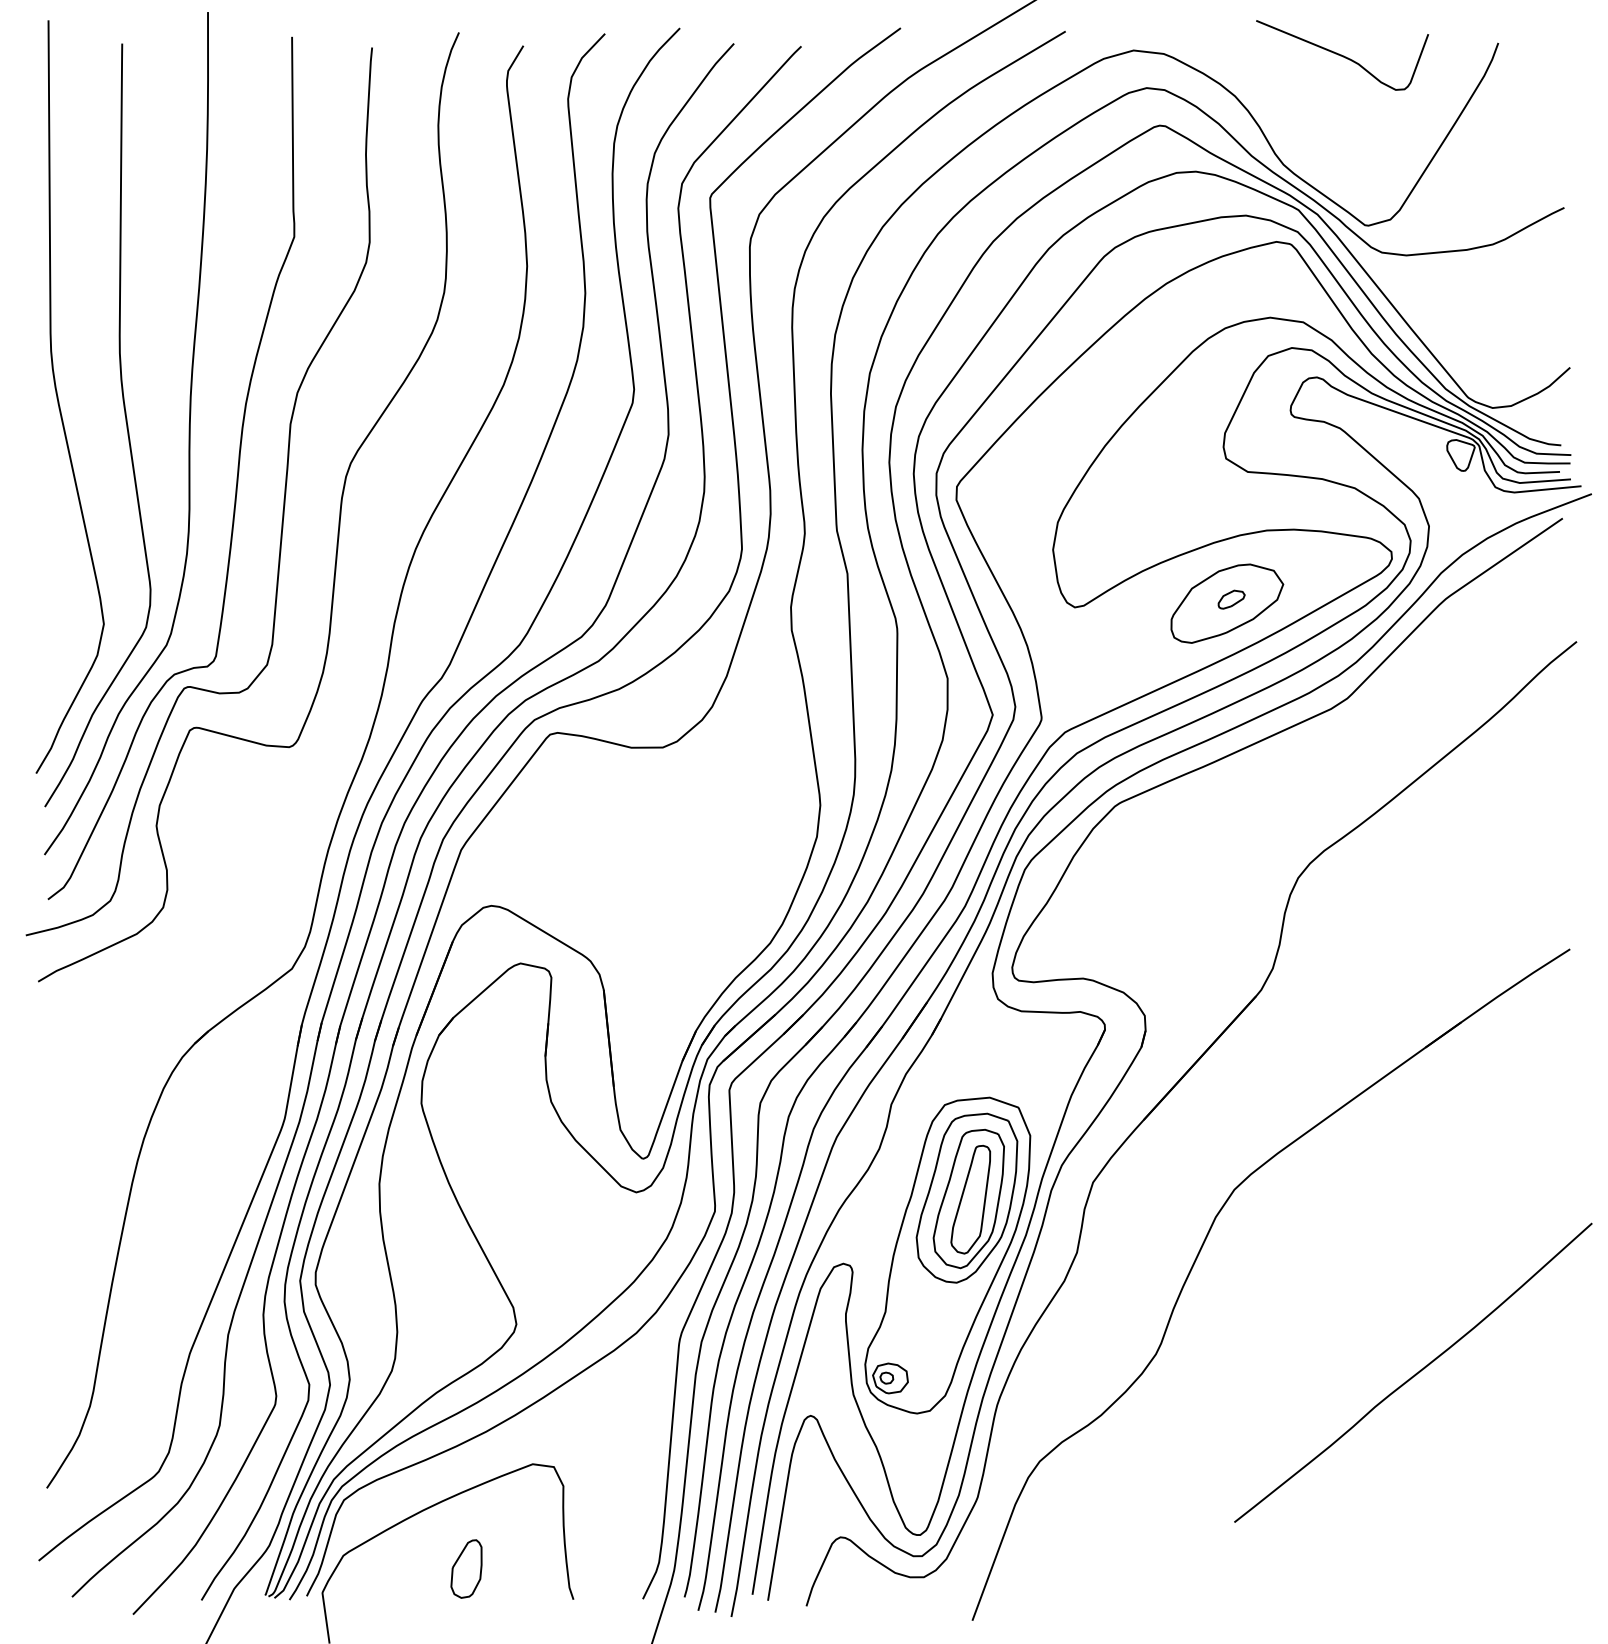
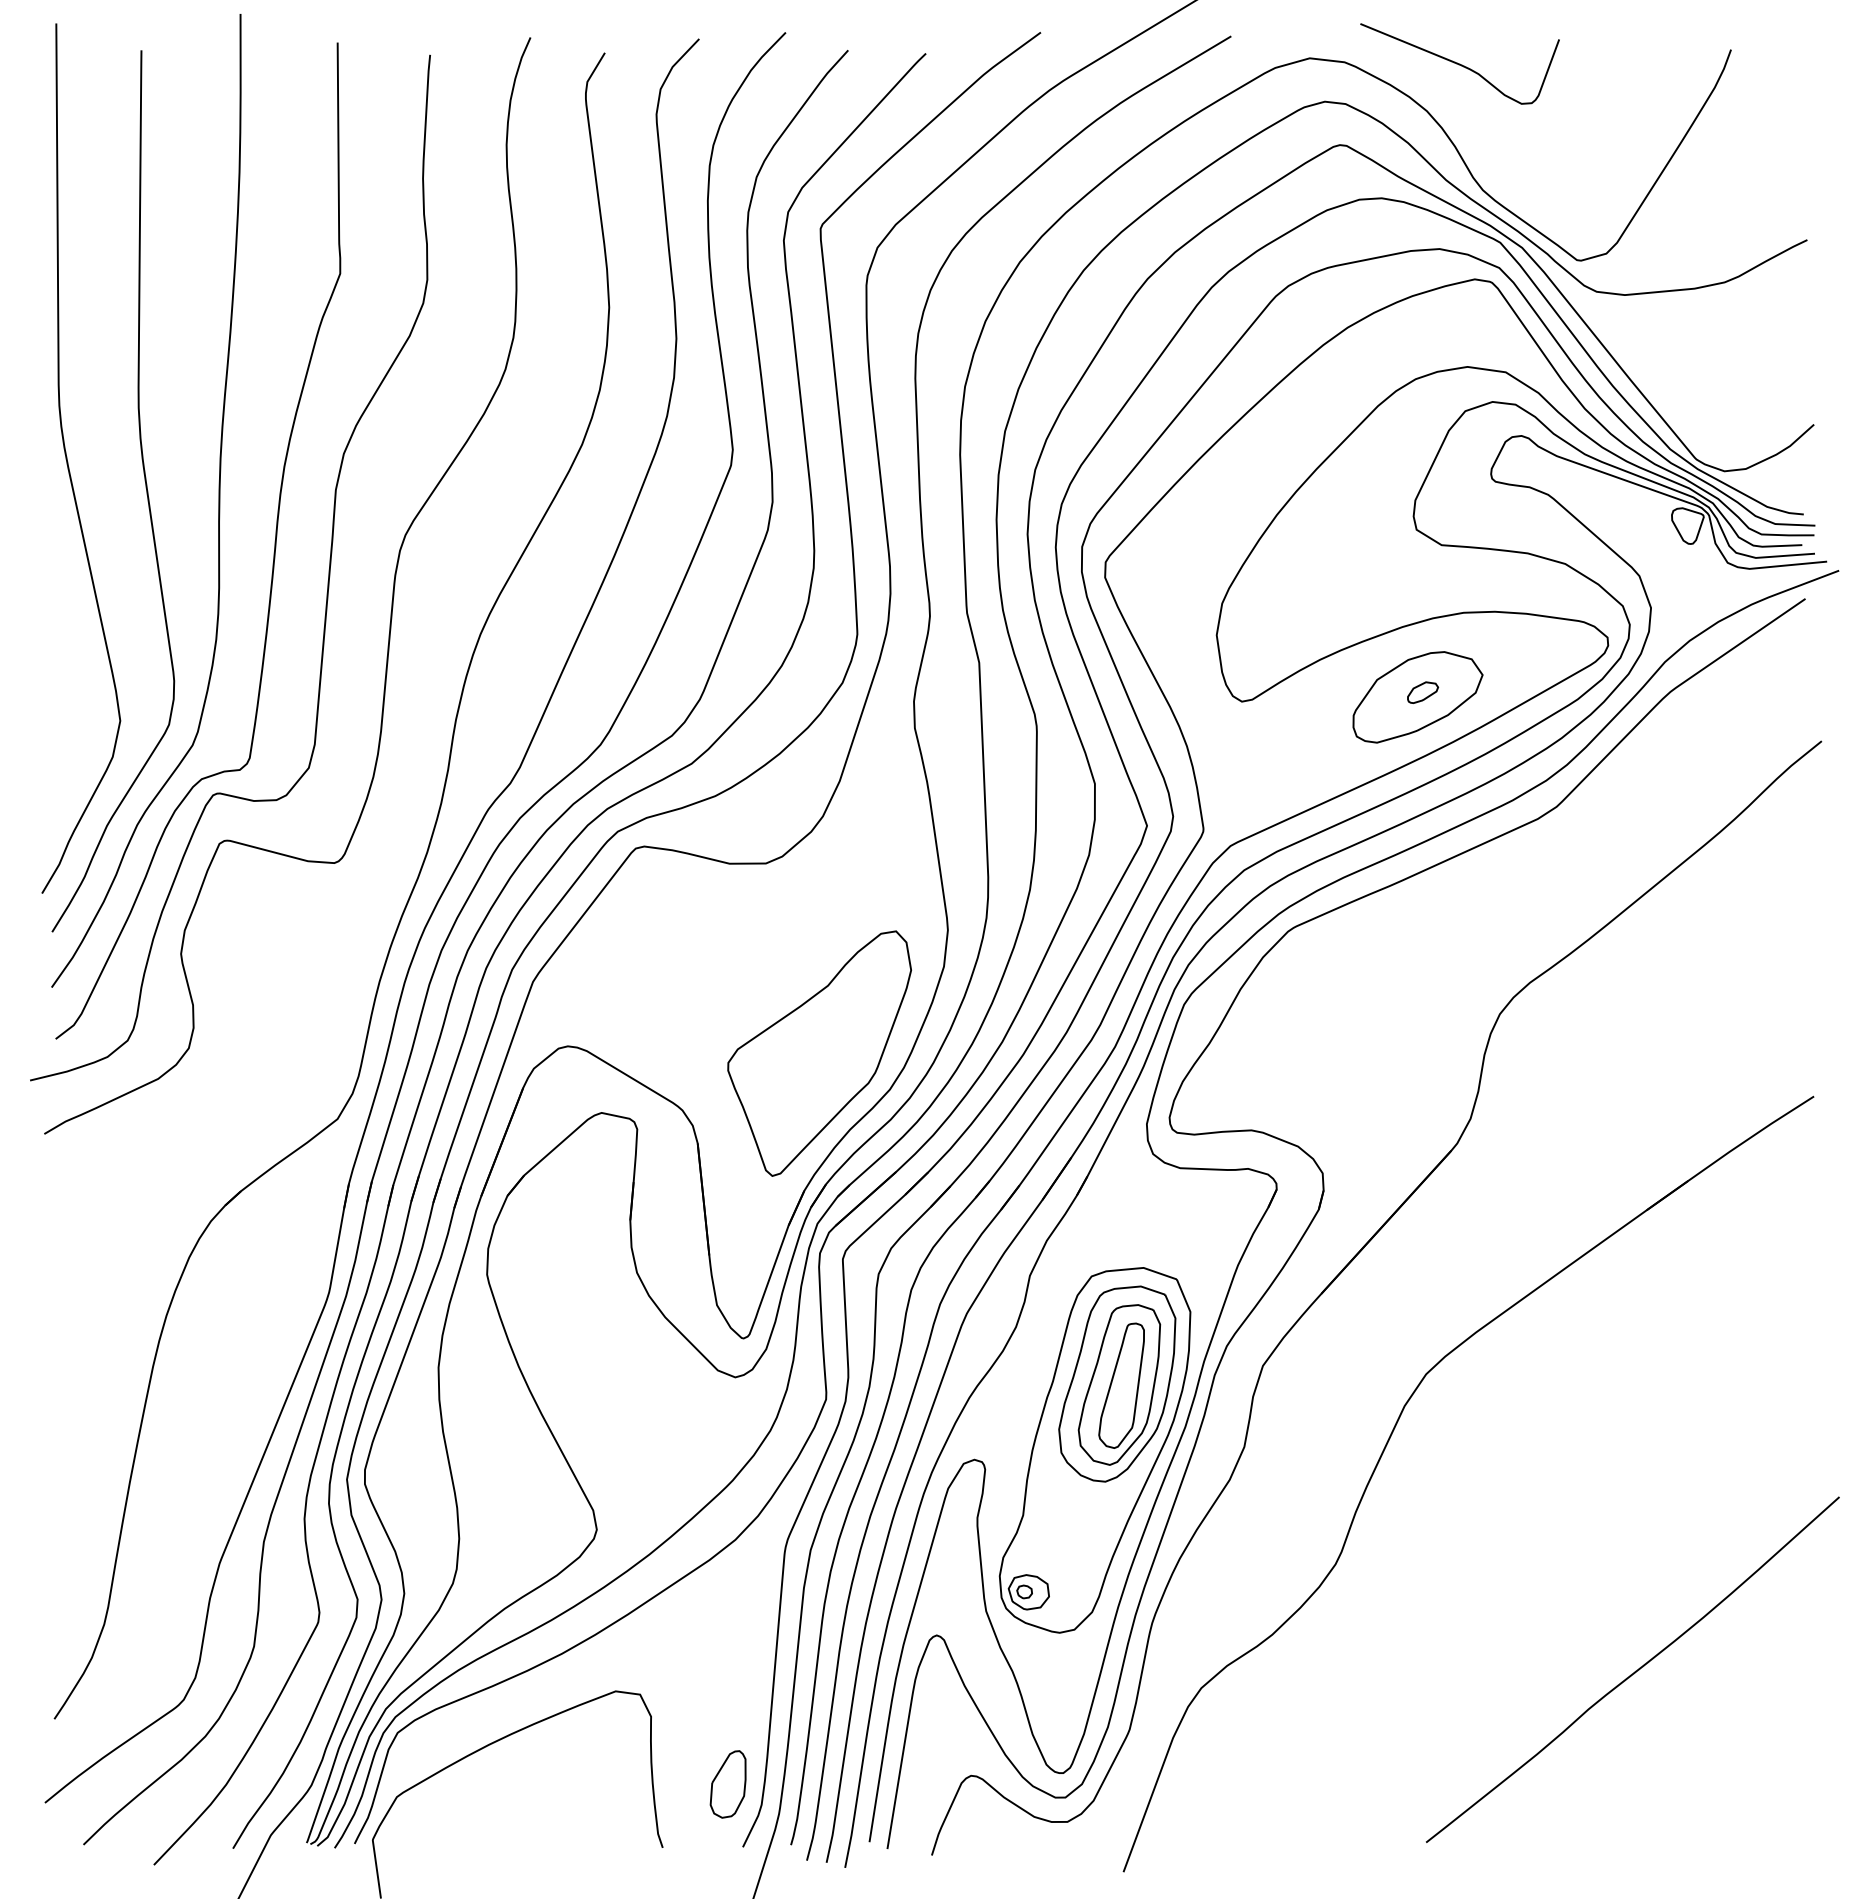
curve: (1342, 54) -> (1459, 63), moved
part: (709, 912) -> (819, 1053), added
curve: (1414, 1374) -> (1634, 1671), moved
part: (465, 1569) -> (727, 1784), moved

